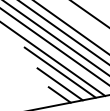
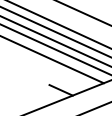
line: (60, 72) -> (57, 69), removed
line: (60, 84) -> (59, 80), removed

